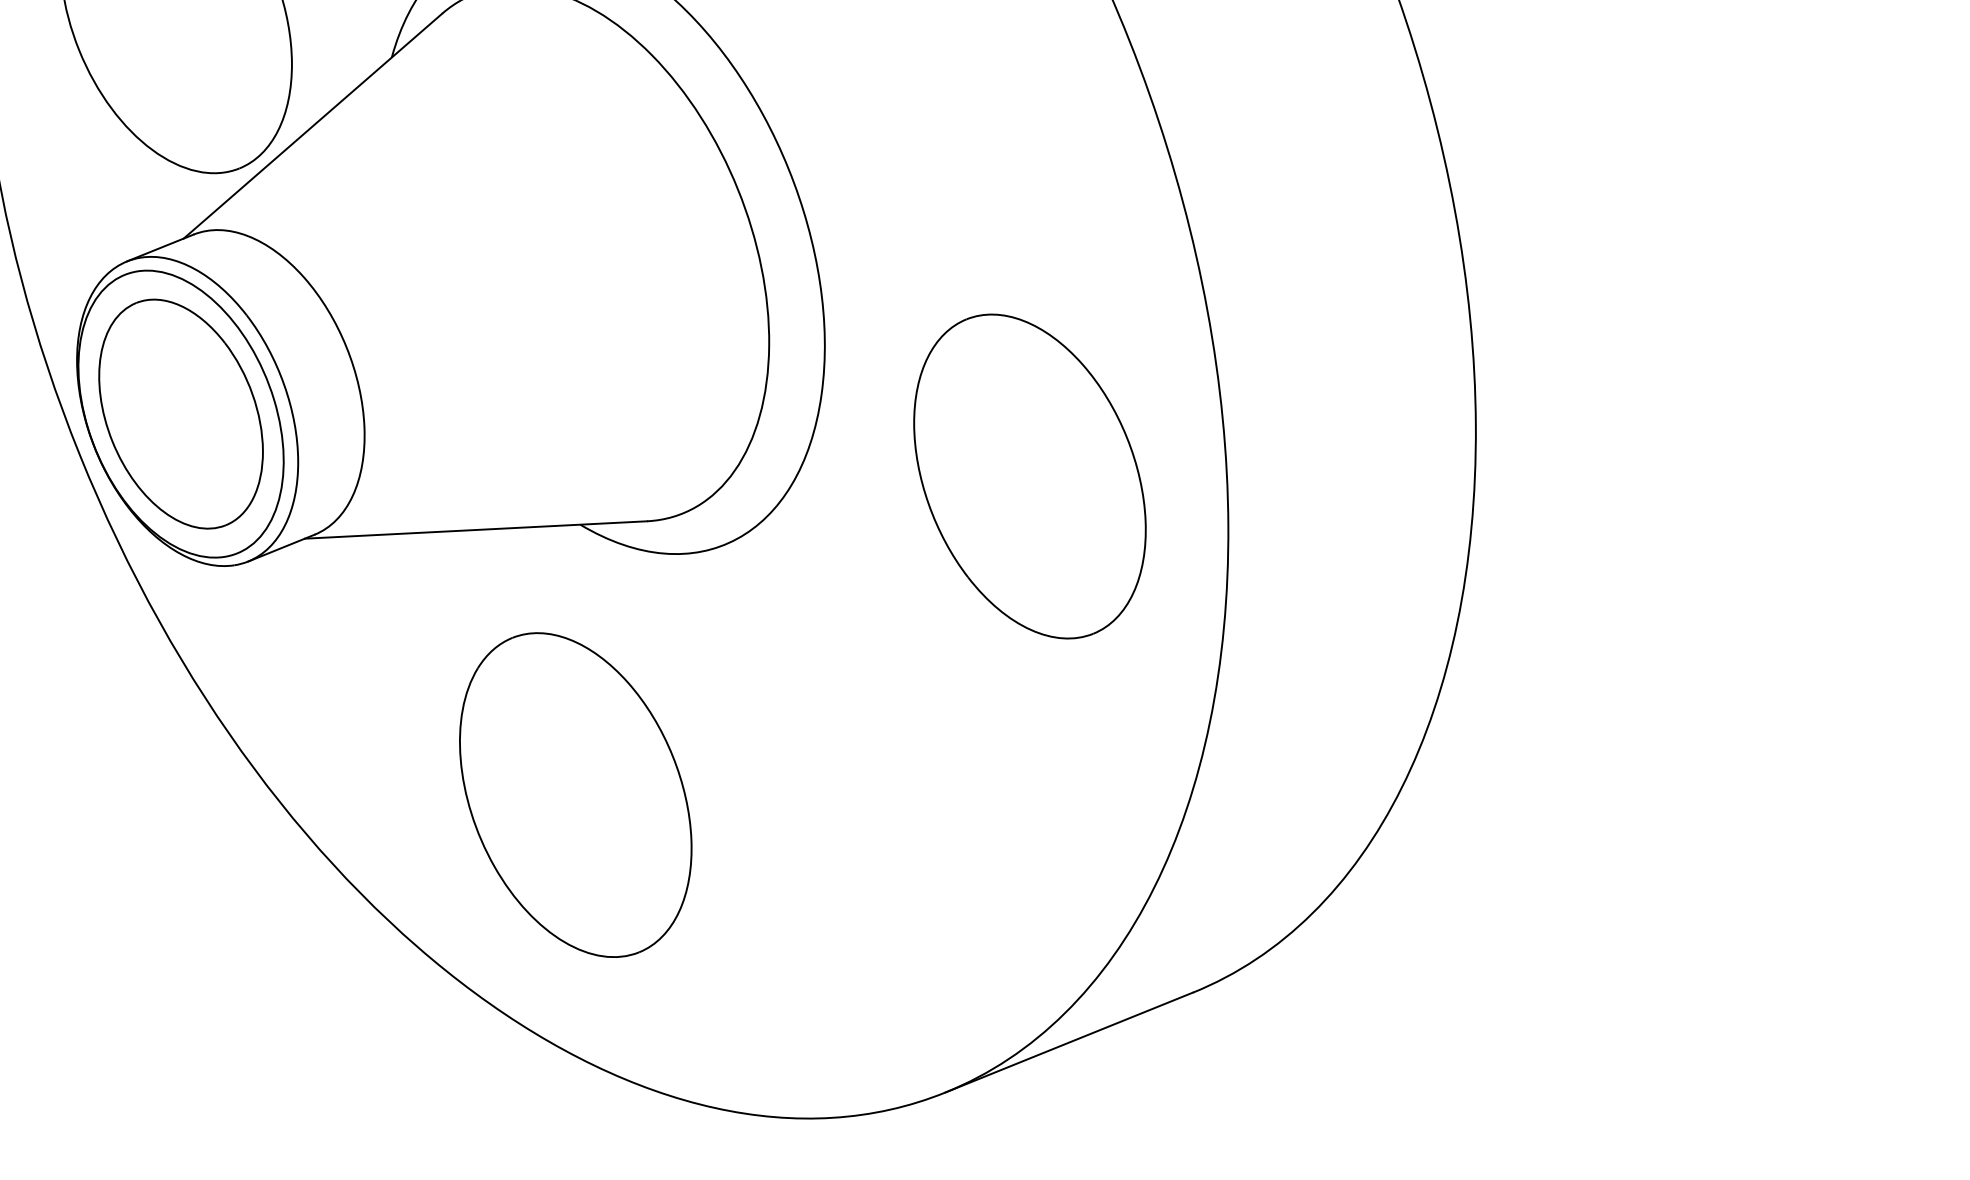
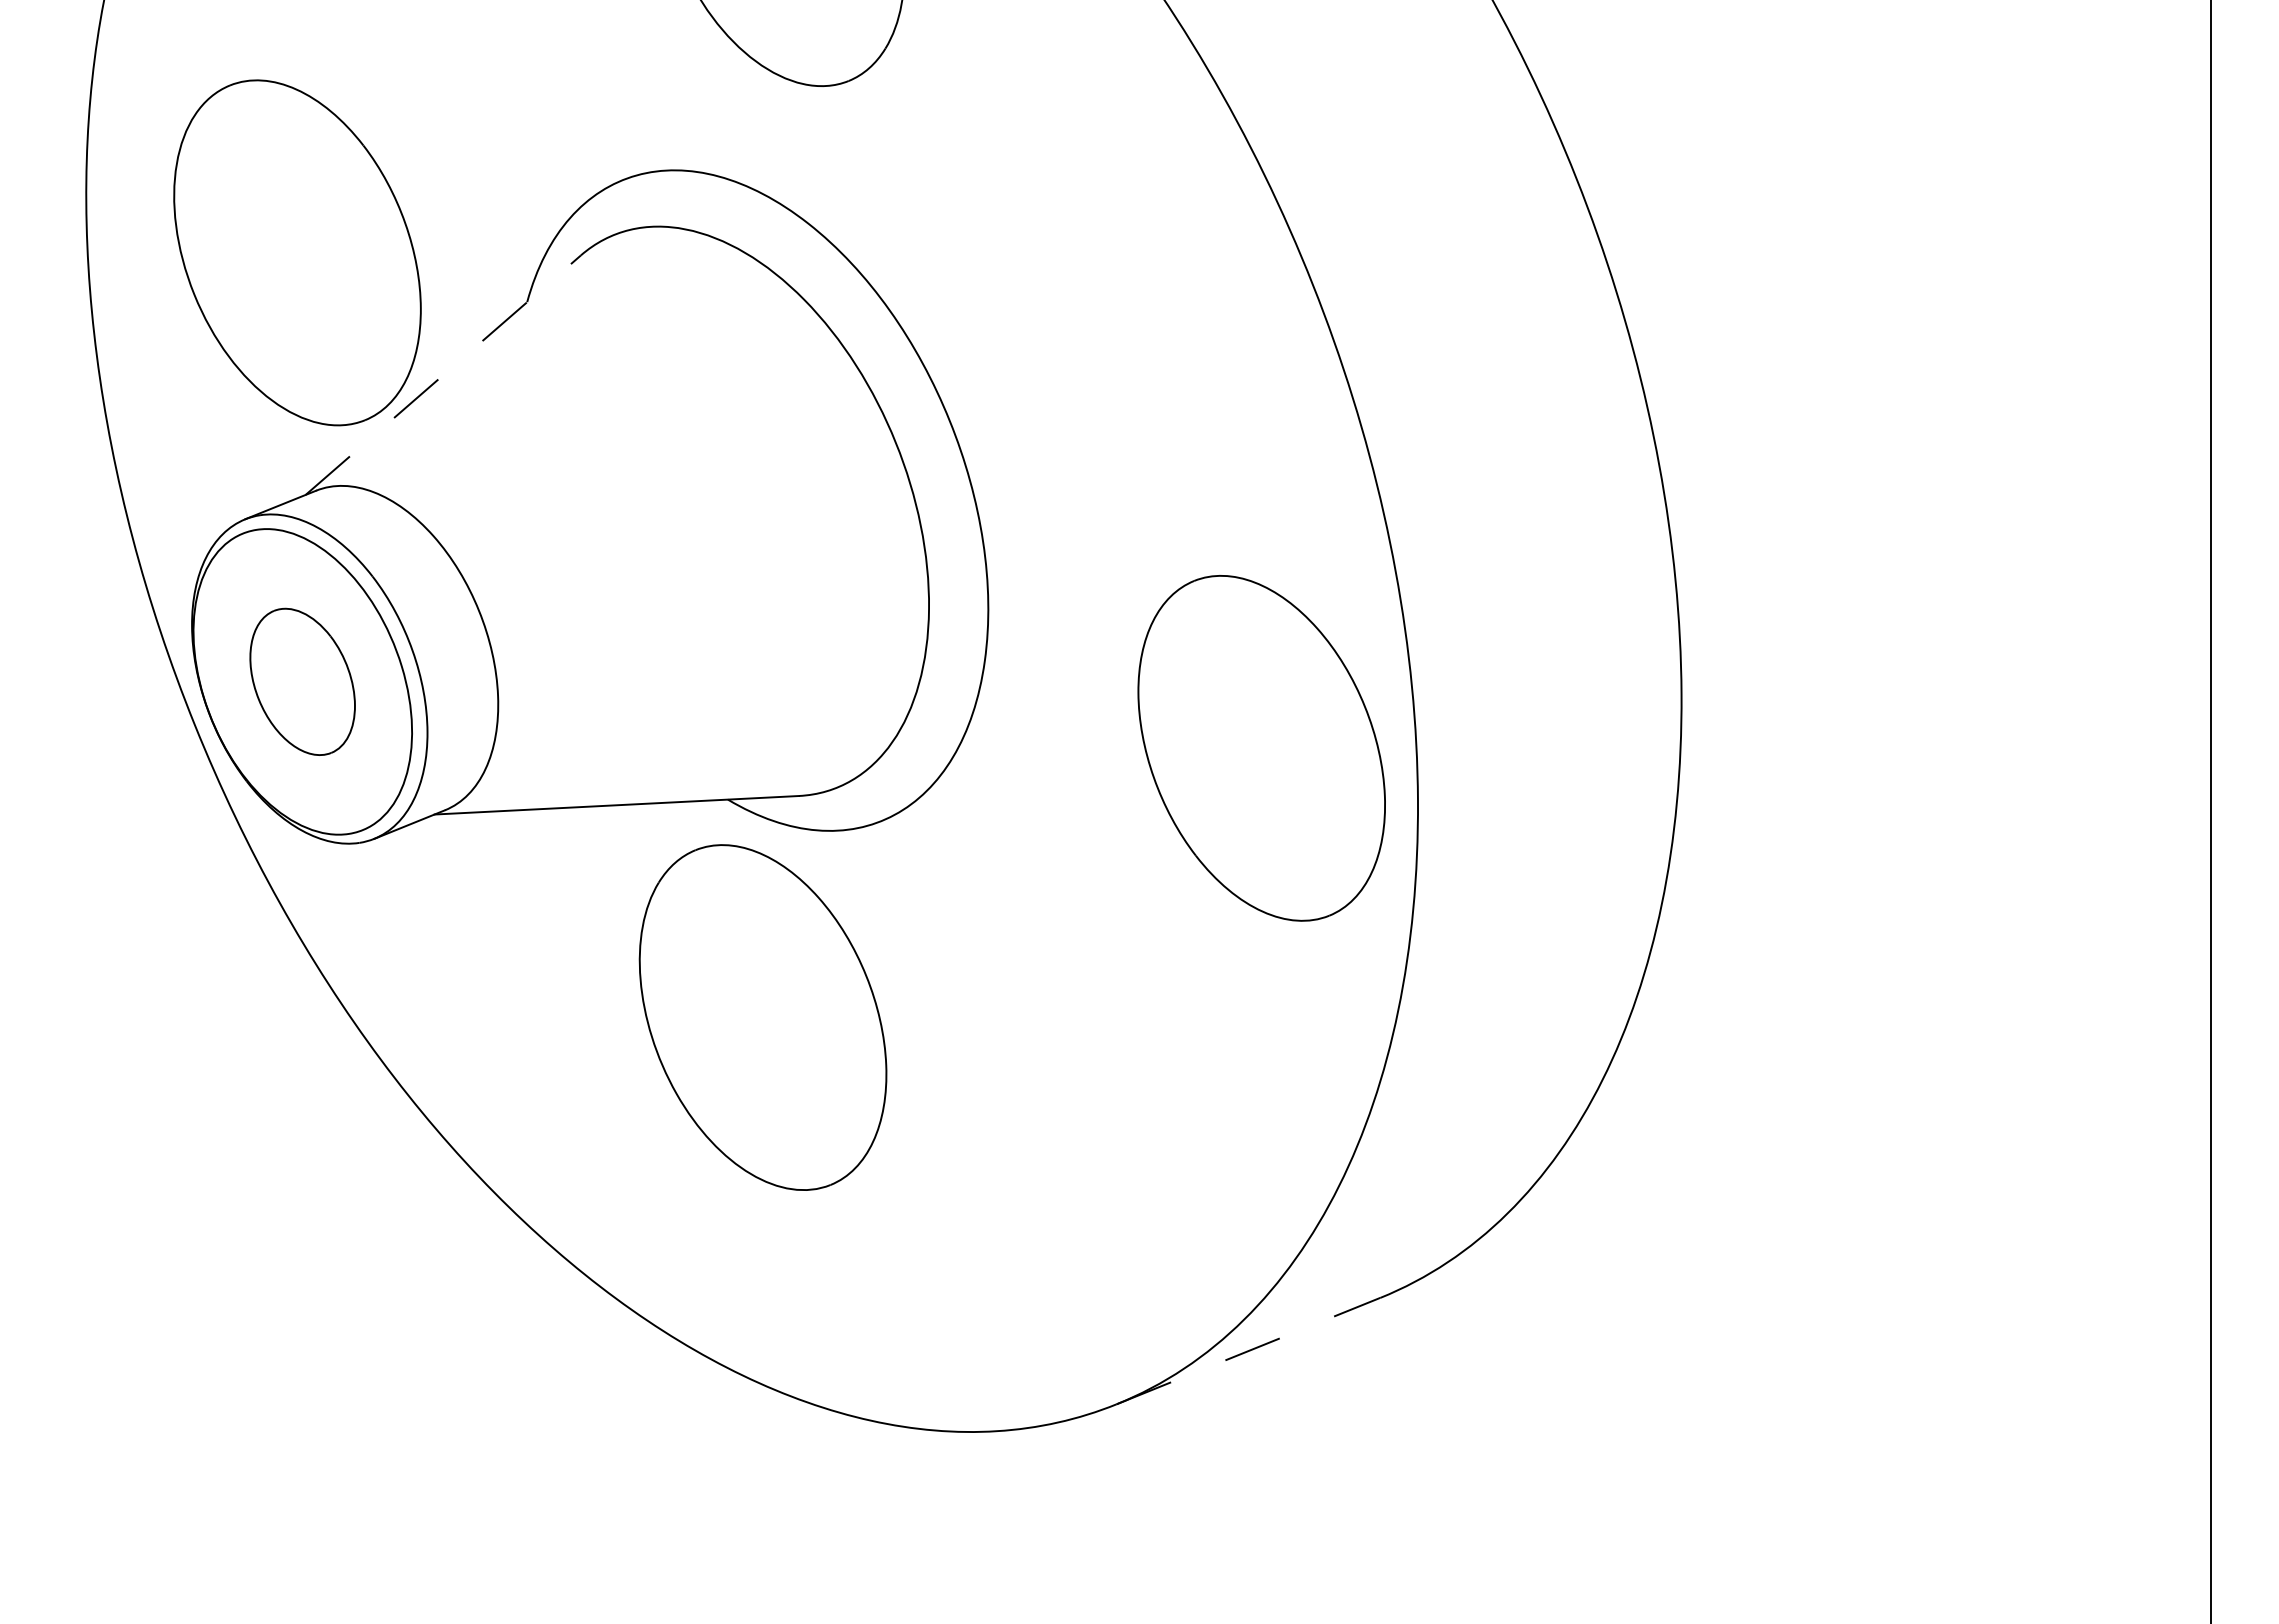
line: (313, 125) -> (443, 374), solid -> dashed
part: (180, 413) -> (302, 681), size x0.6
part: (1029, 476) -> (1261, 748), moved
part: (575, 795) -> (762, 1017), moved
line: (1069, 1042) -> (1248, 1350), solid -> dashed

